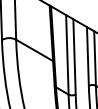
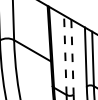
line: (67, 54) -> (65, 54), solid -> dashed
line: (74, 56) -> (72, 56), solid -> dashed

